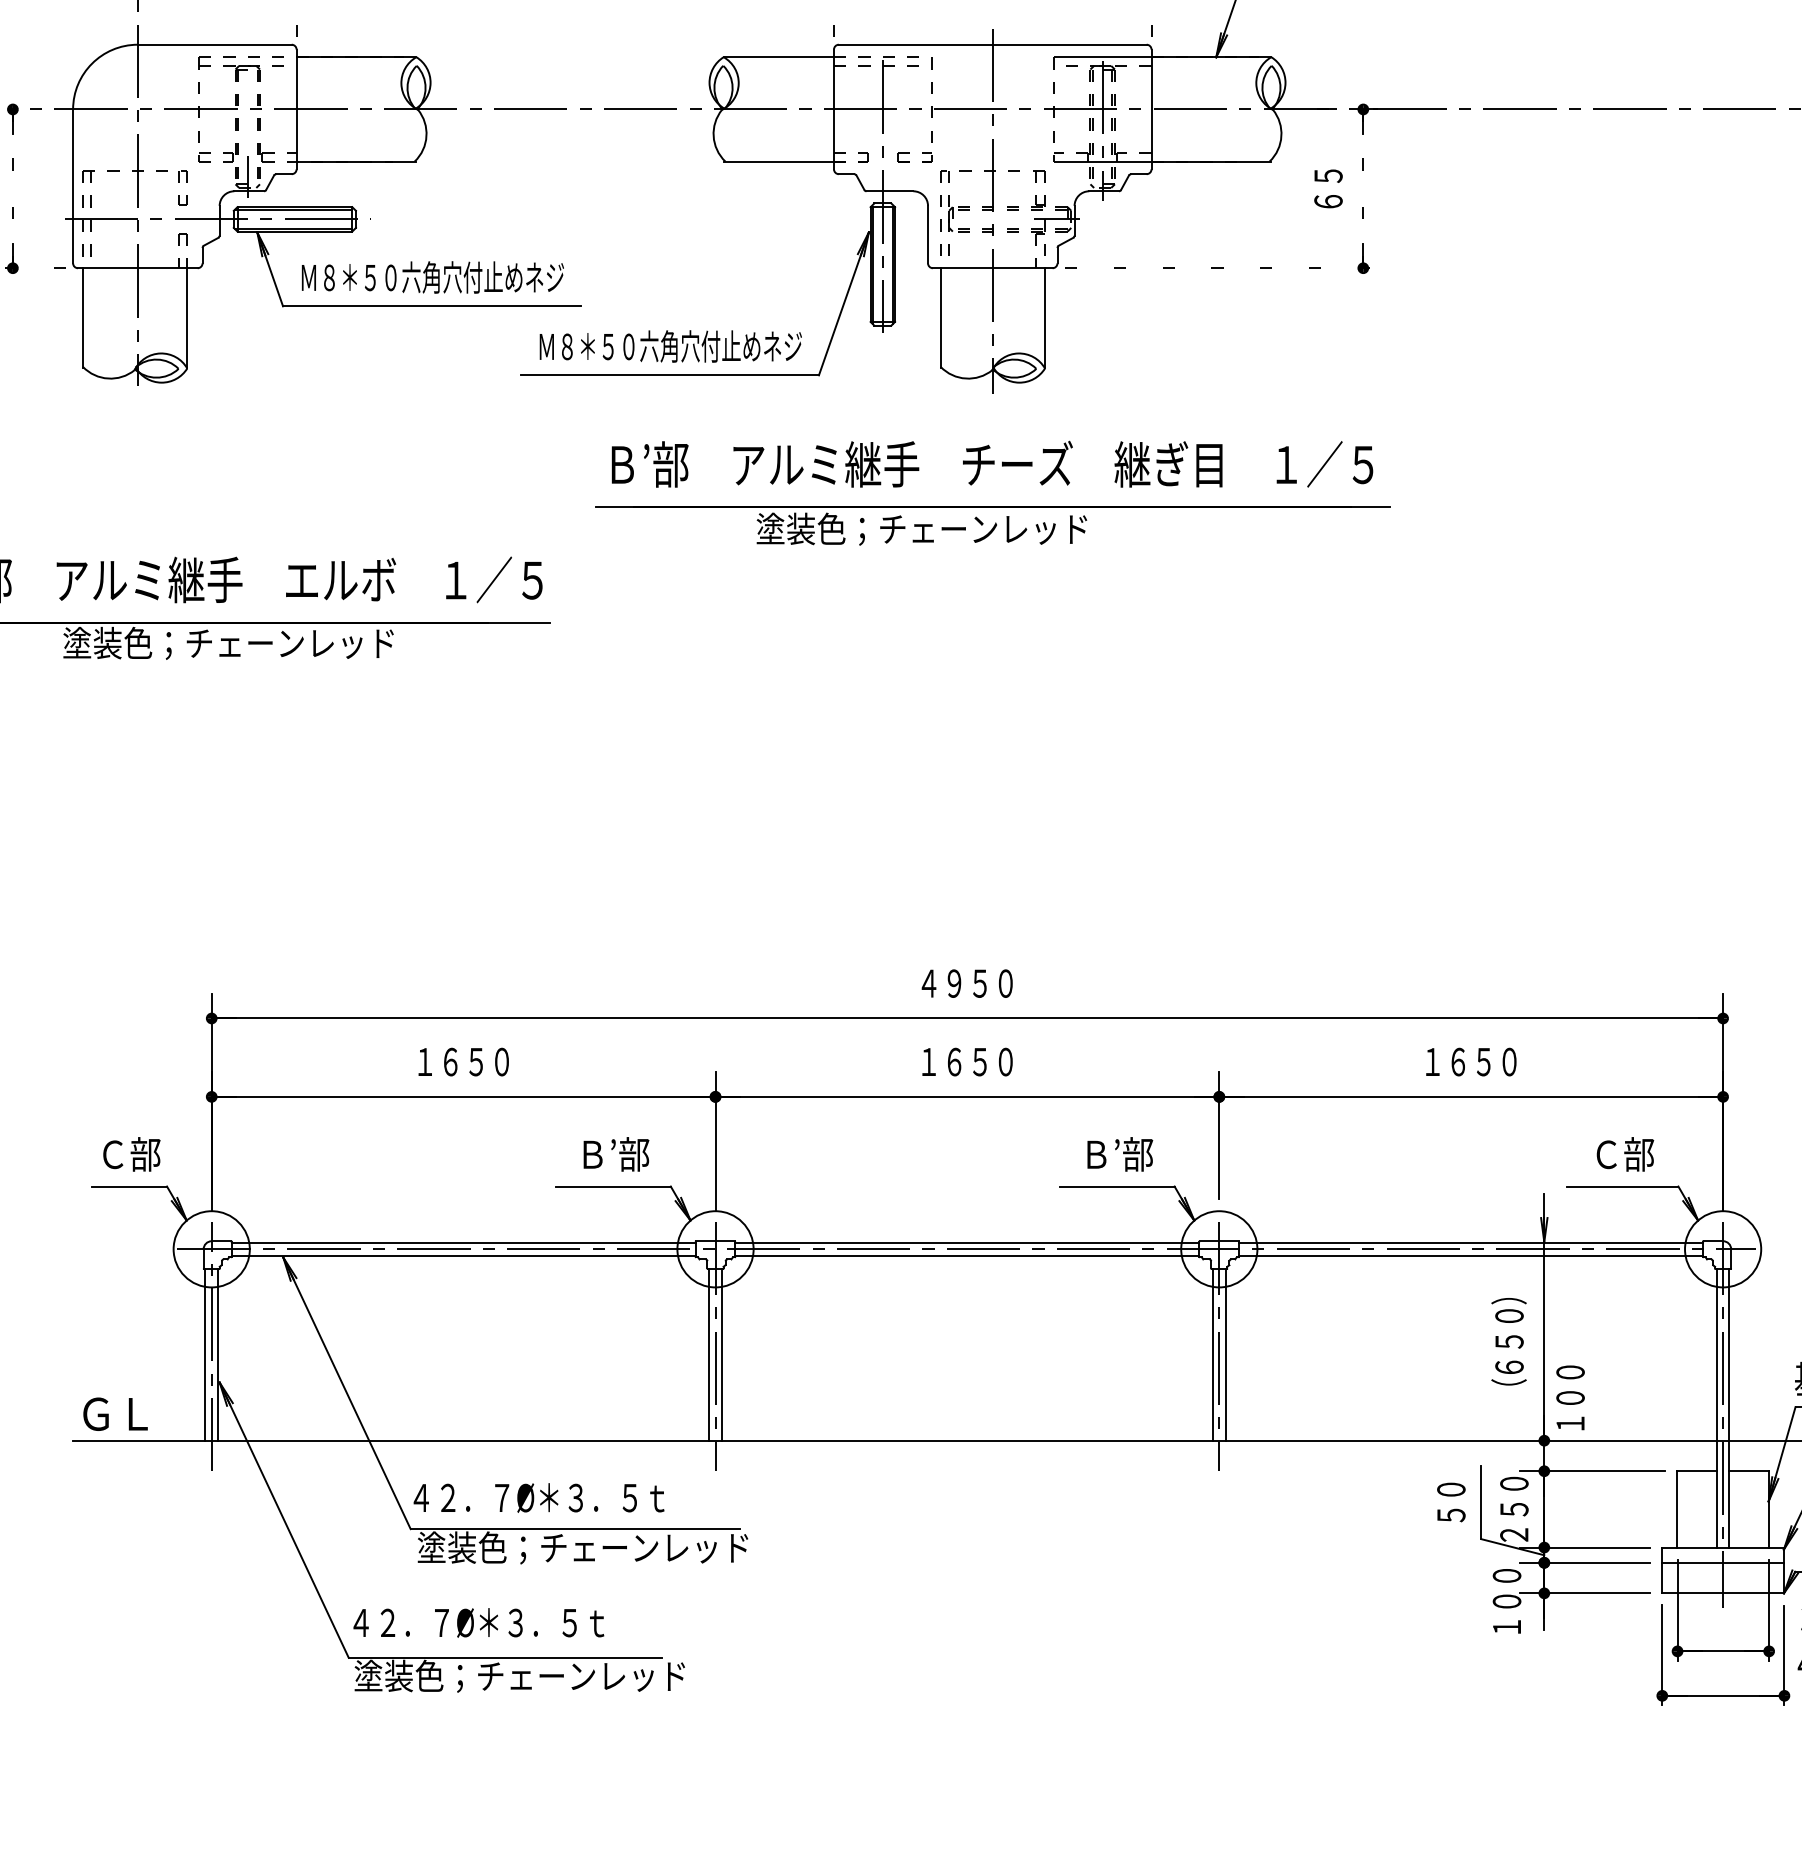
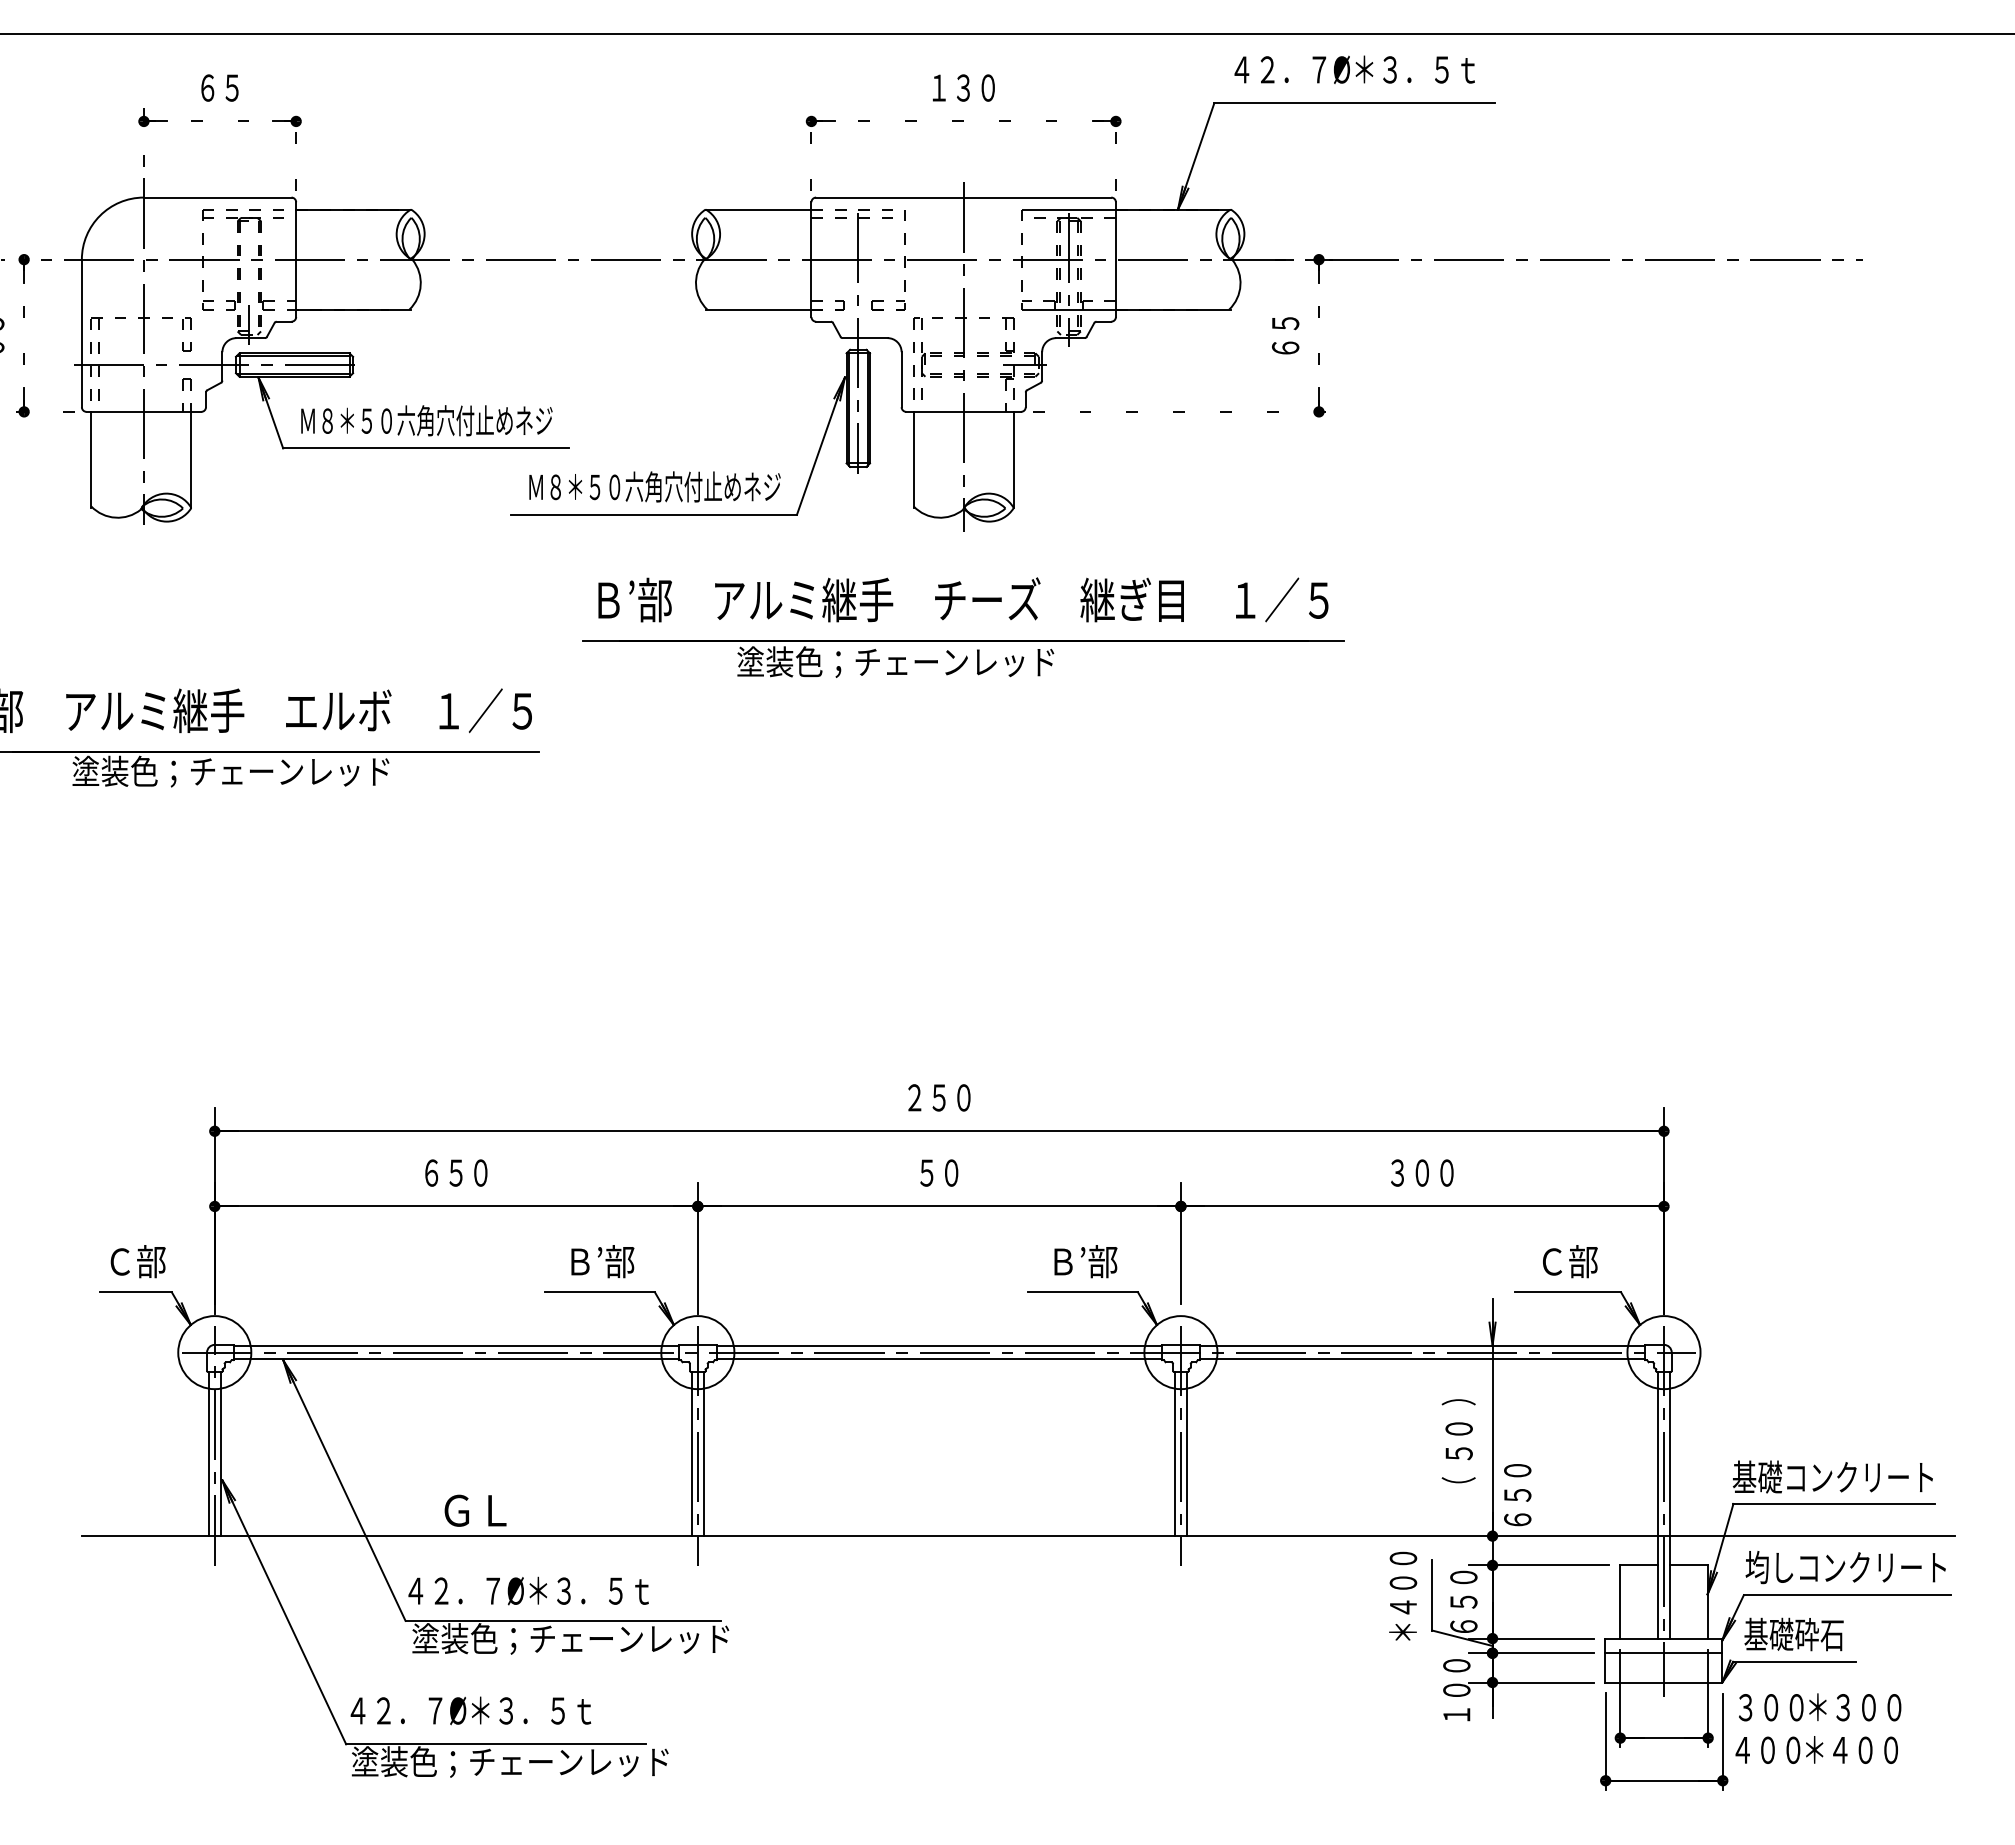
text: (966, 983) -> (938, 1097), ４９５０ -> ２５０
text: (463, 1061) -> (456, 1172), １６５０ -> ６５０
text: (967, 1061) -> (939, 1172), １６５０ -> ５０
text: (1471, 1061) -> (1422, 1172), １６５０ -> ３００
text: (1508, 1342) -> (1458, 1441), ６５０ -> ５０
text: (1570, 1410) -> (1517, 1507), １００ -> ６５０
text: (115, 1413) -> (475, 1510), moved
text: (1451, 1502) -> (1403, 1595), ５０ -> ＊４００
text: (1514, 1534) -> (1463, 1626), ２５０ -> ６５０

